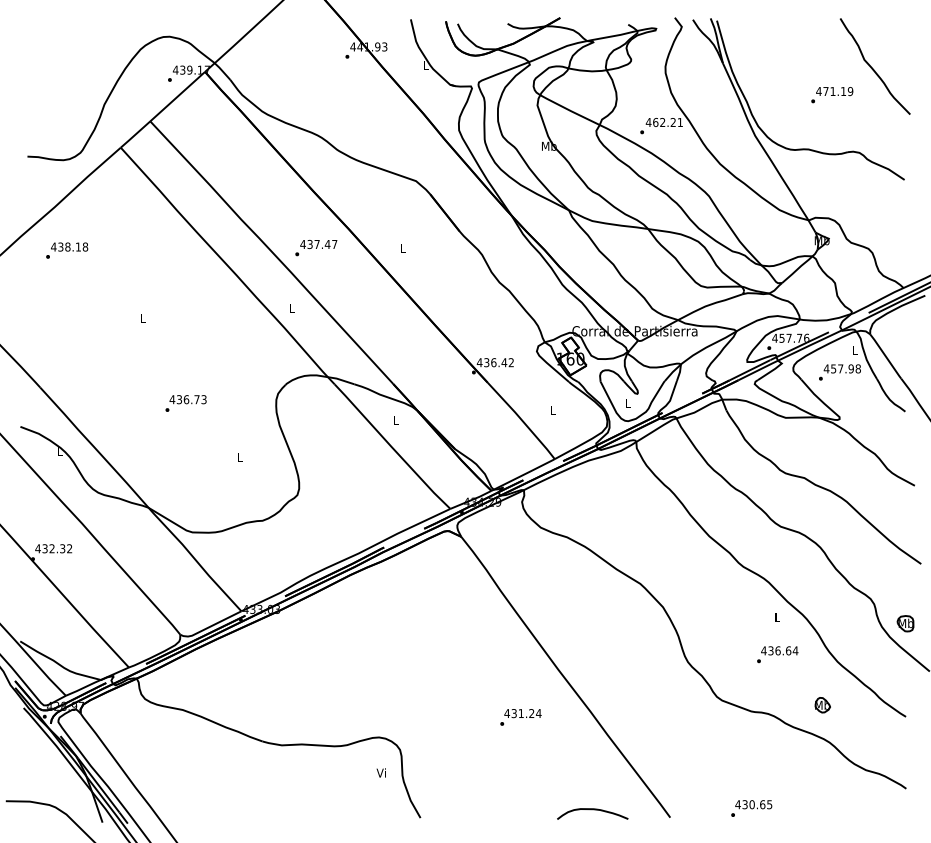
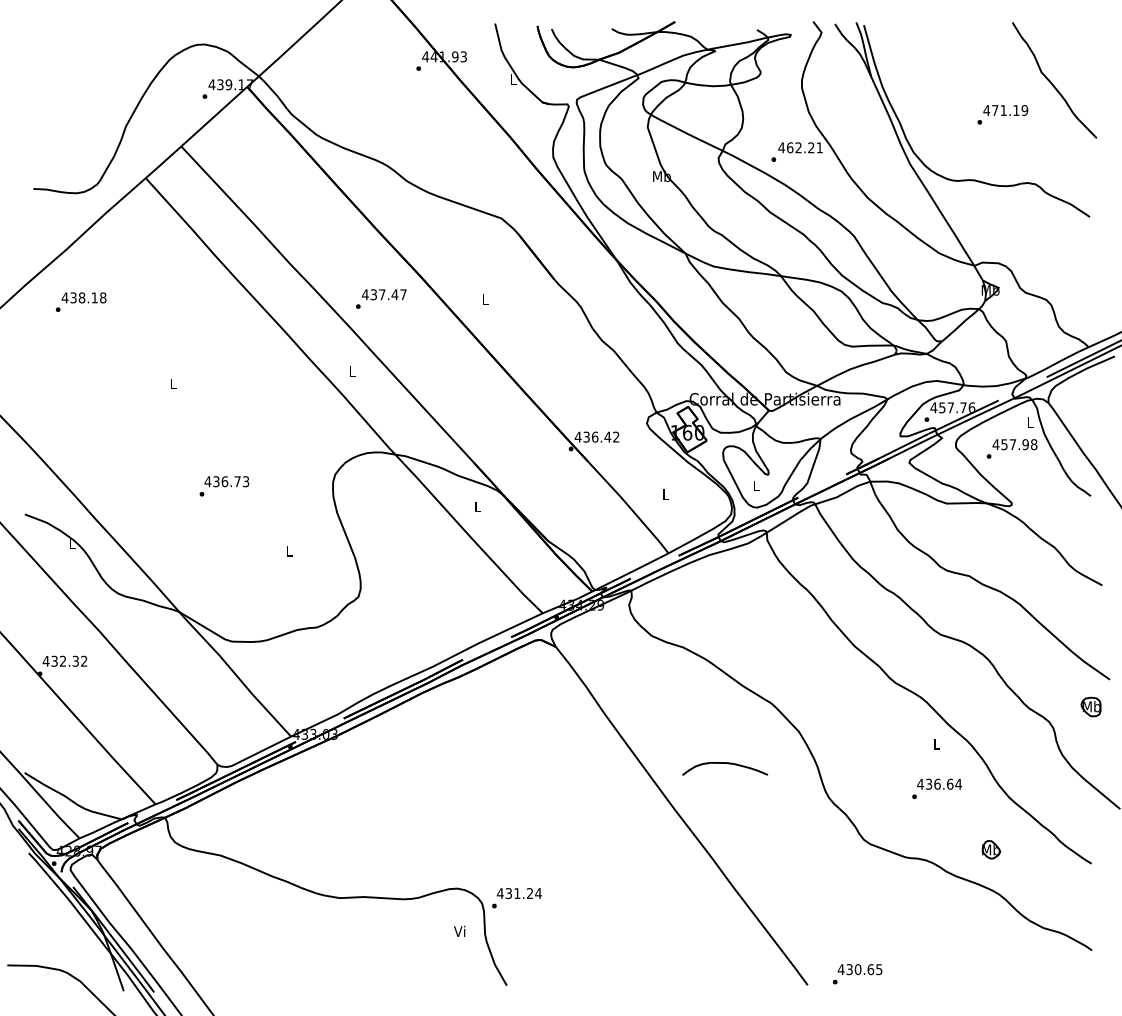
part: (905, 623) -> (1091, 706), moved
text: (520, 717) -> (516, 898), moved
text: (751, 808) -> (857, 974), moved
curve: (592, 810) -> (724, 764), moved

